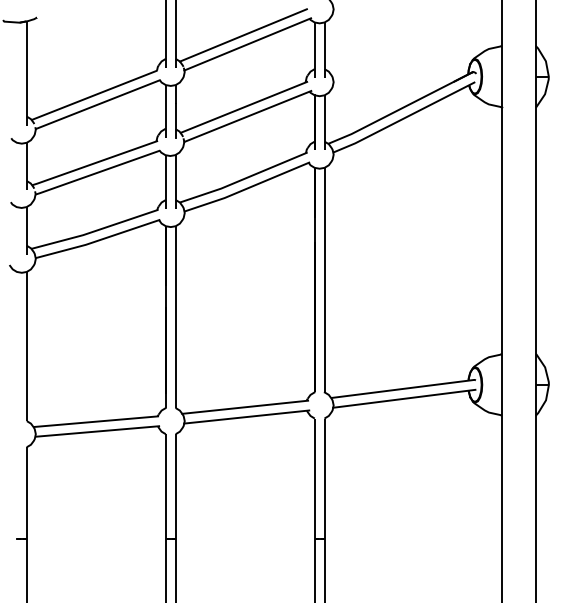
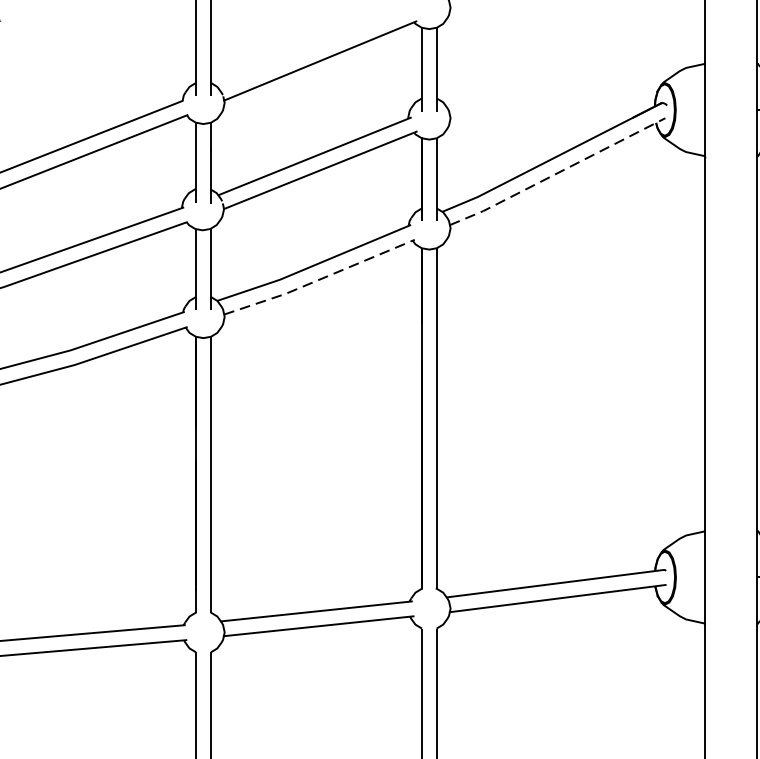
line: (243, 35) -> (313, 47), removed
line: (404, 118) -> (558, 173), solid -> dashed
line: (247, 188) -> (319, 279), solid -> dashed

